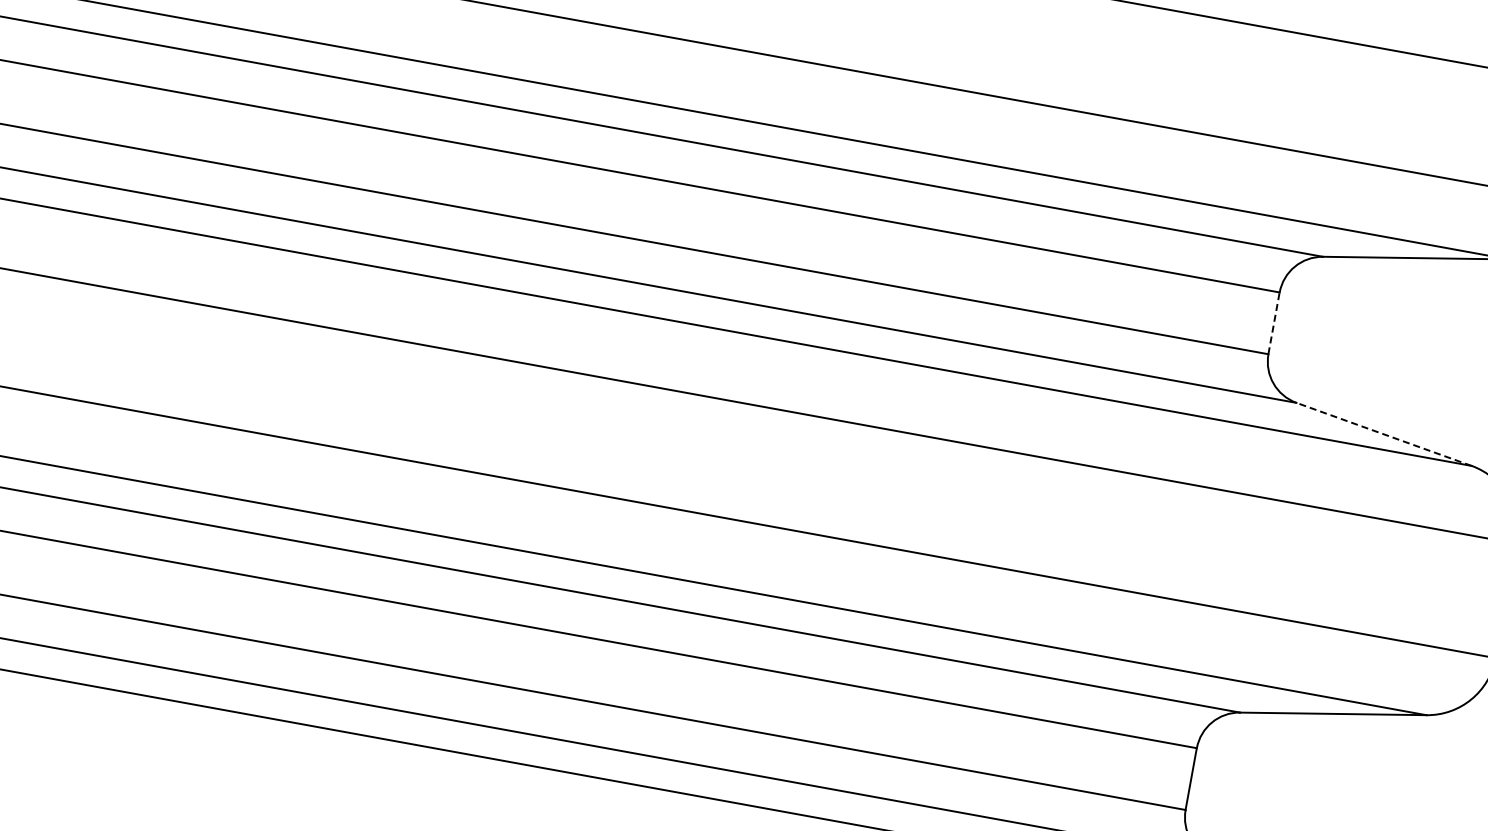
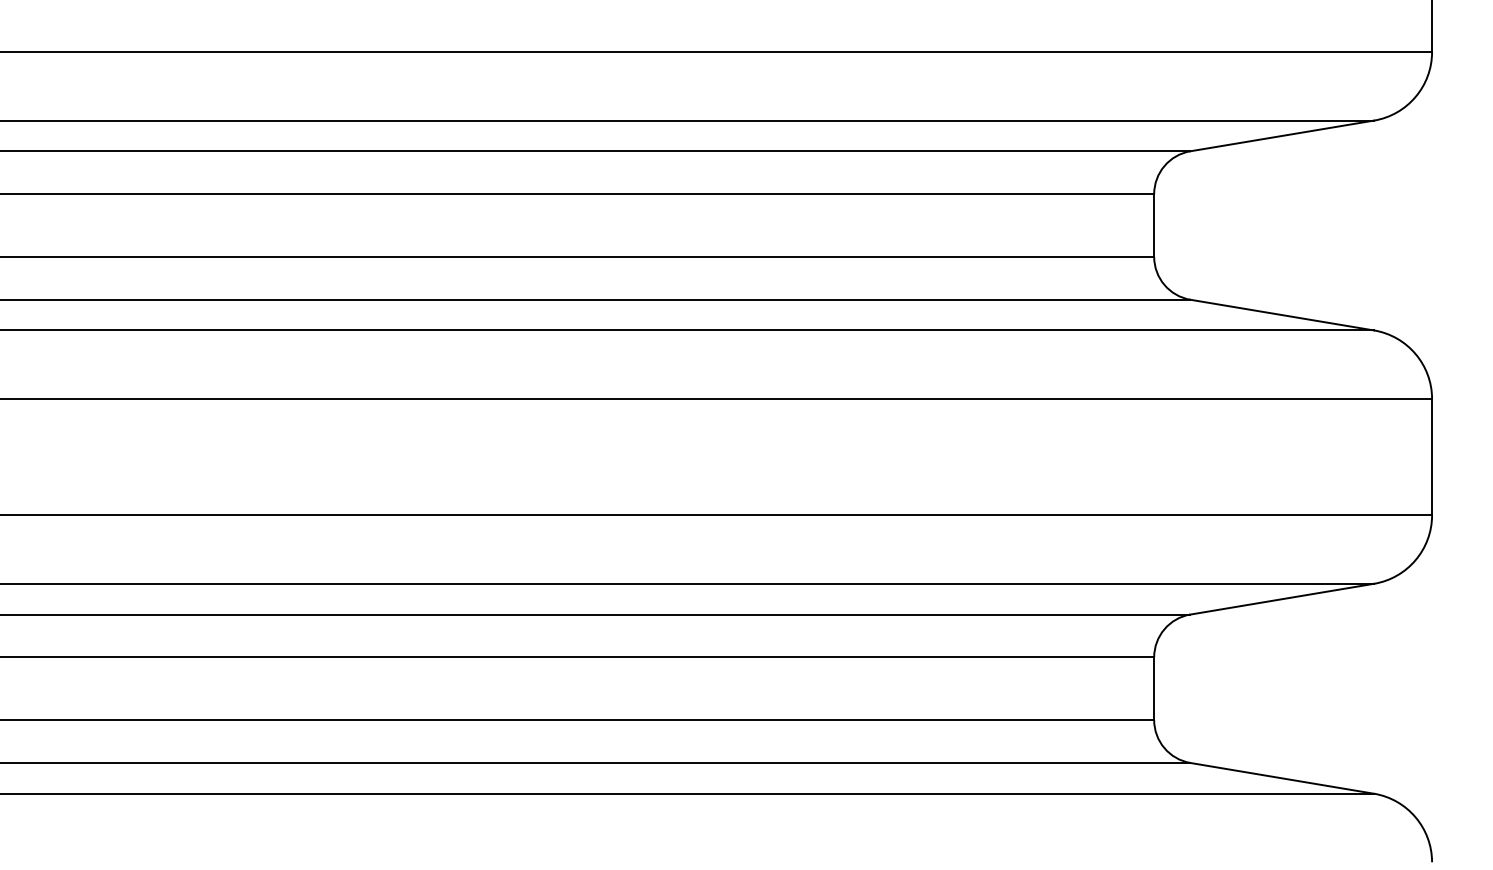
line: (1274, 323) -> (1154, 225), dashed -> solid
line: (1383, 434) -> (1281, 315), dashed -> solid

